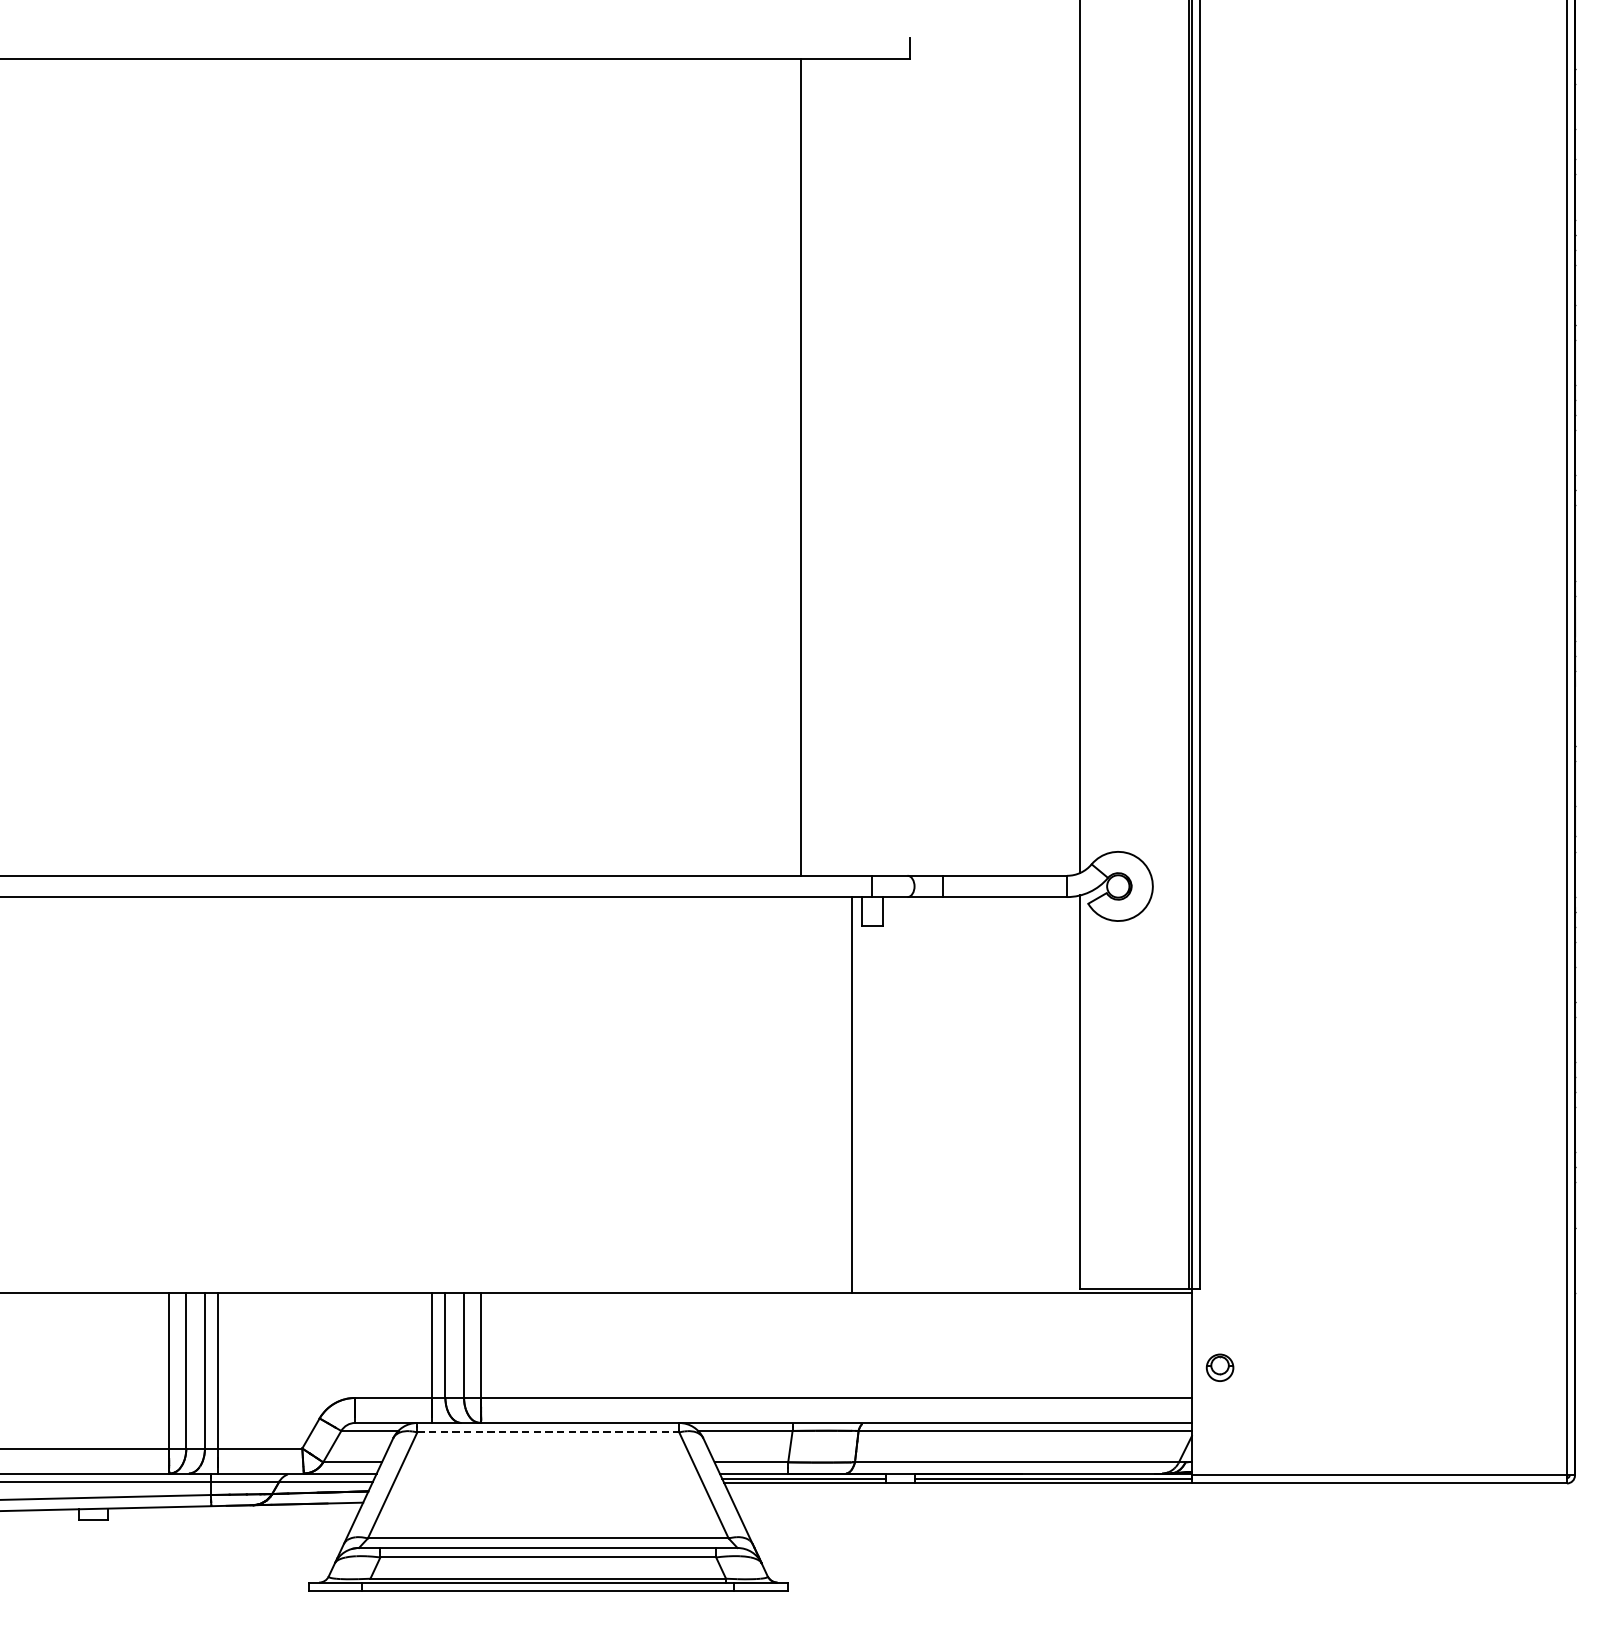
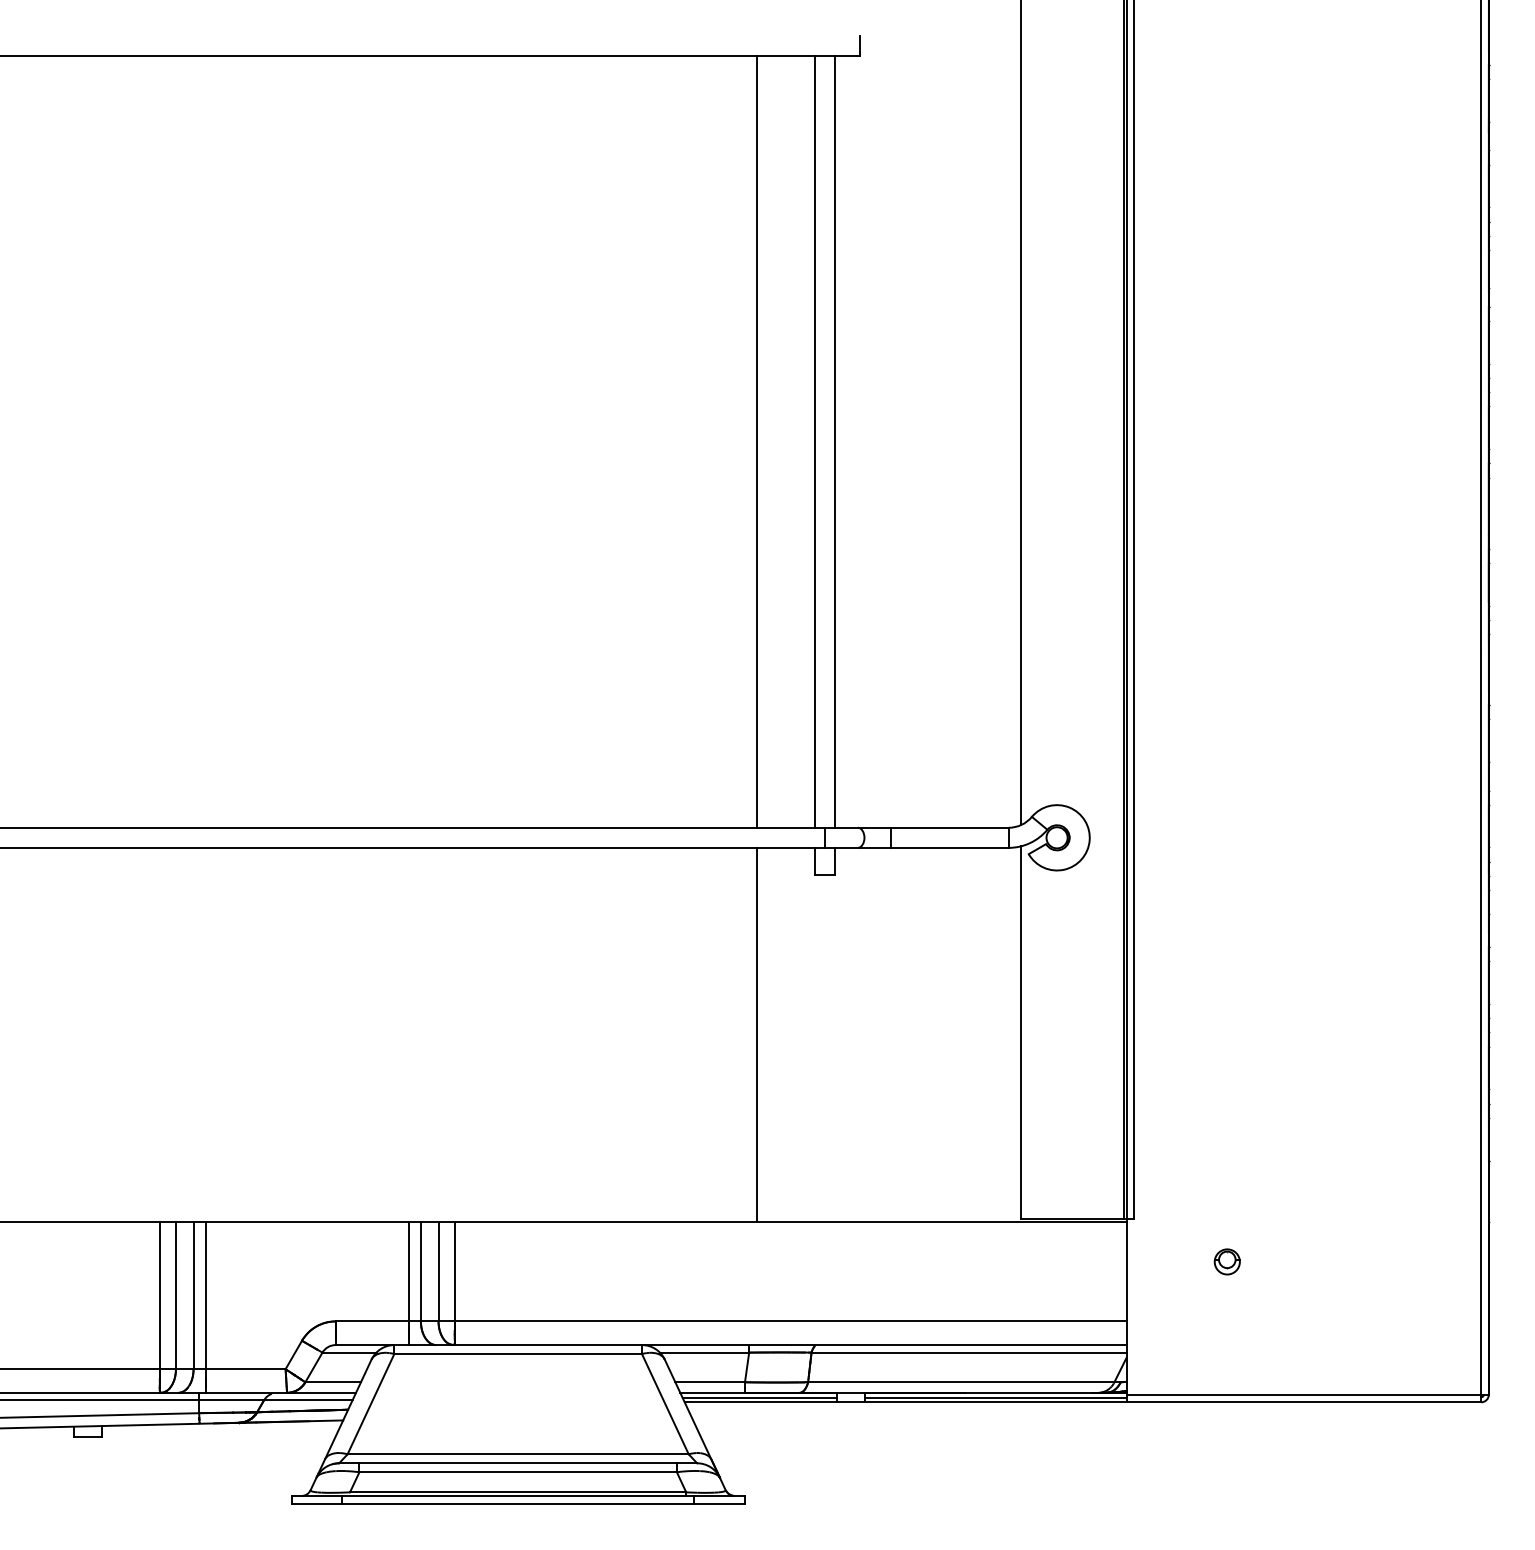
line: (861, 467) -> (814, 441), added
line: (882, 467) -> (834, 441), added
line: (852, 1094) -> (757, 1034), moved
part: (1219, 1367) -> (1226, 1261), moved
line: (548, 1432) -> (518, 1354), dashed -> solid

